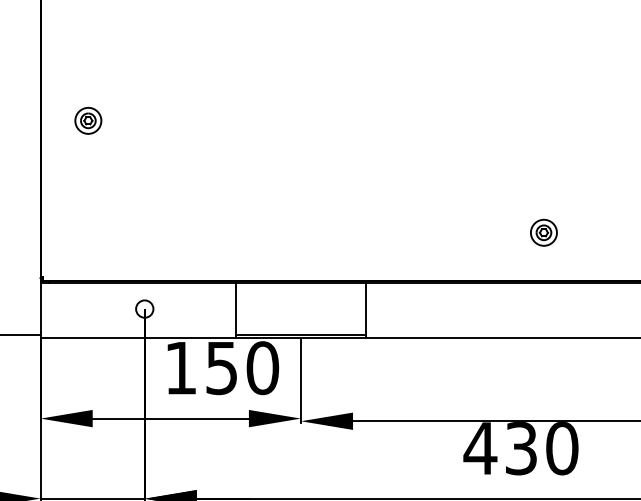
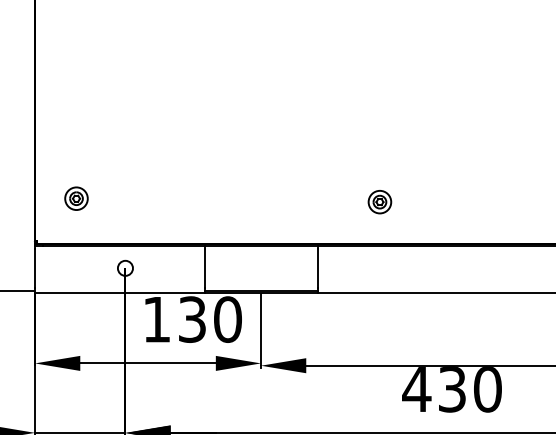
part: (88, 120) -> (76, 198), moved
part: (543, 232) -> (379, 201), moved
text: (222, 367) -> (192, 319), 150 -> 130

